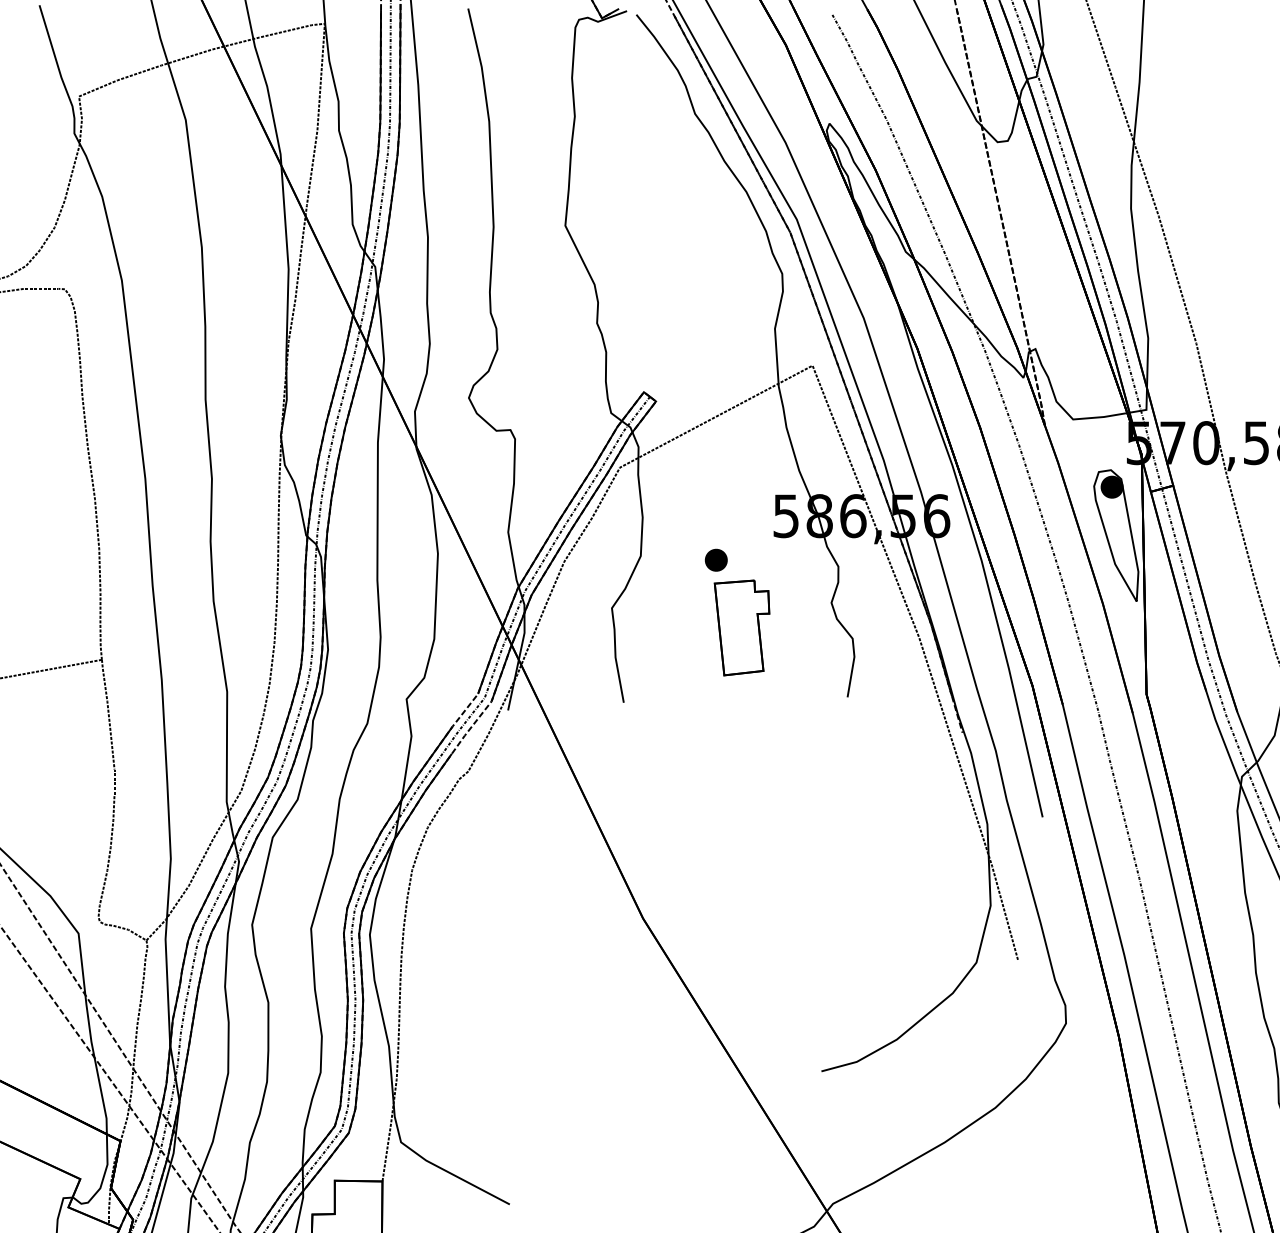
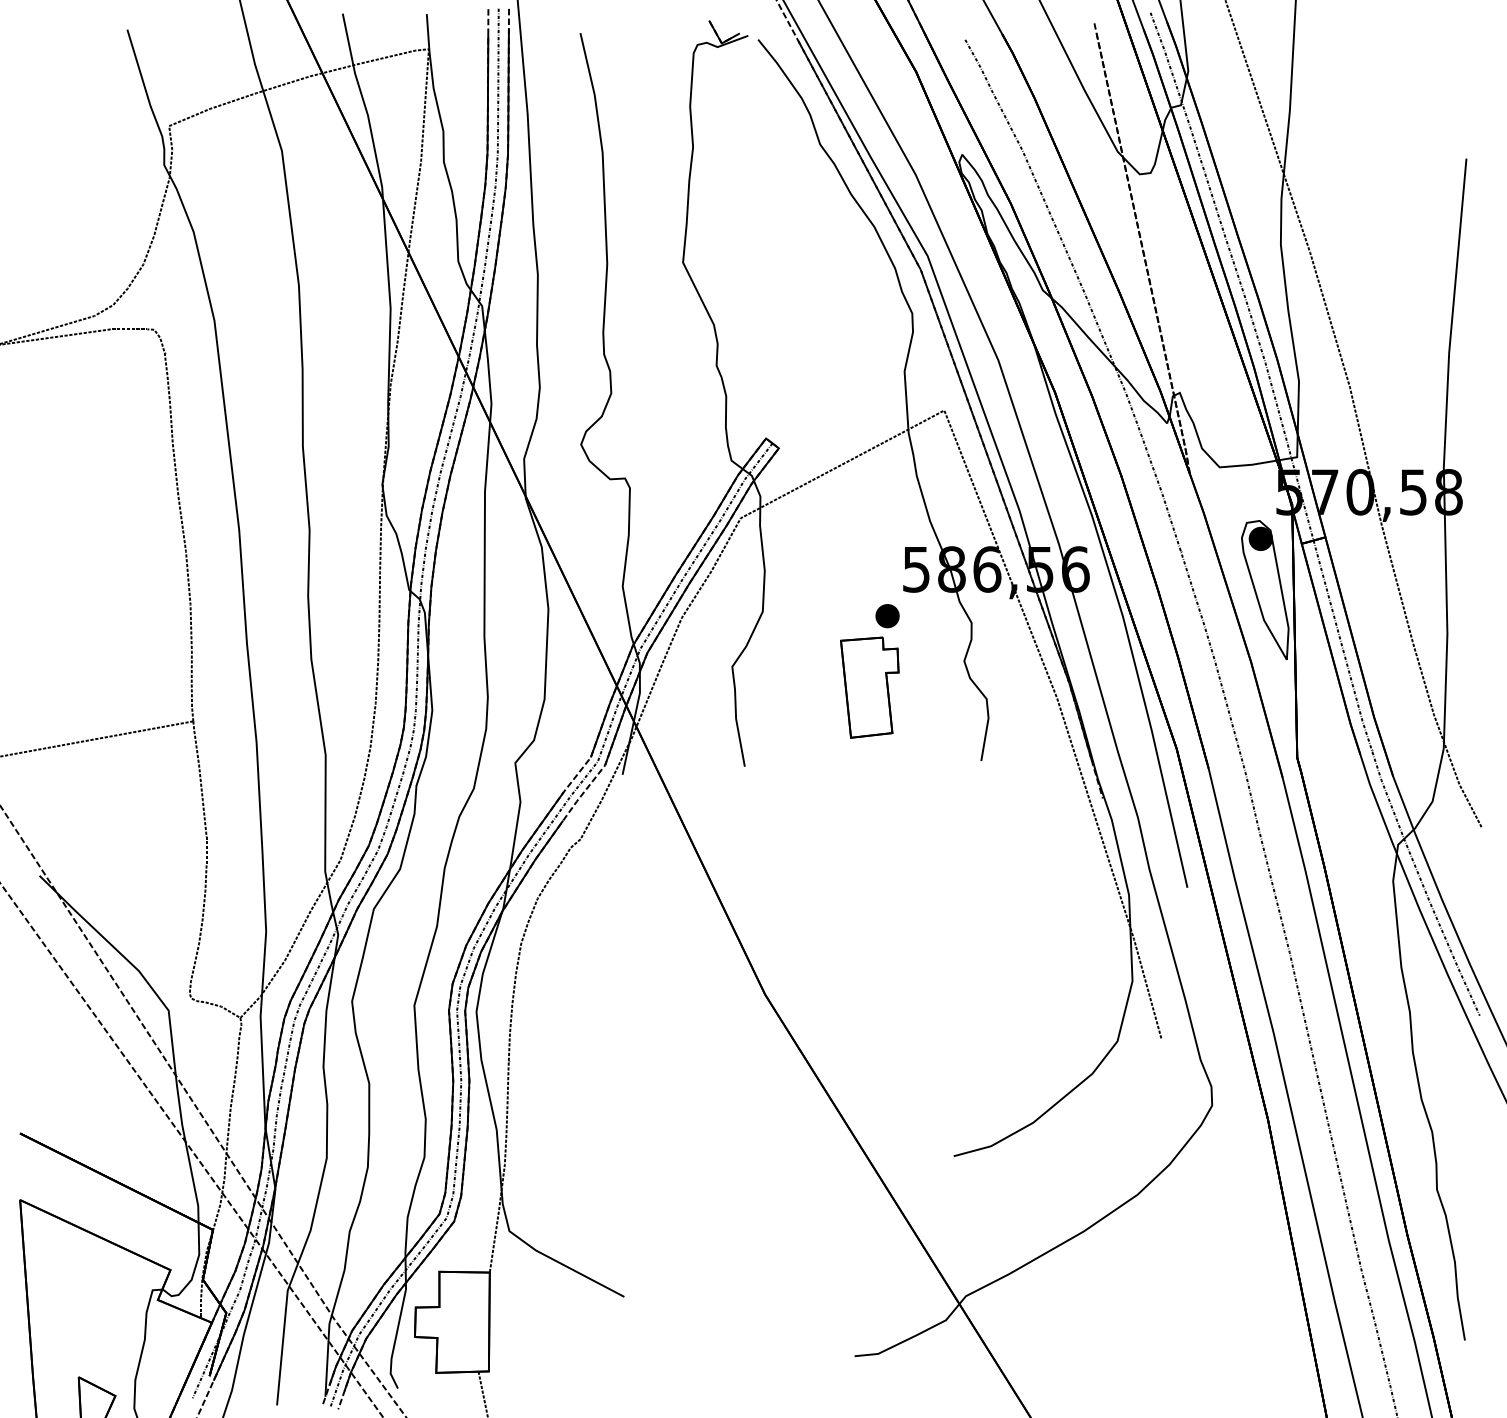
part: (716, 560) -> (887, 616), moved

